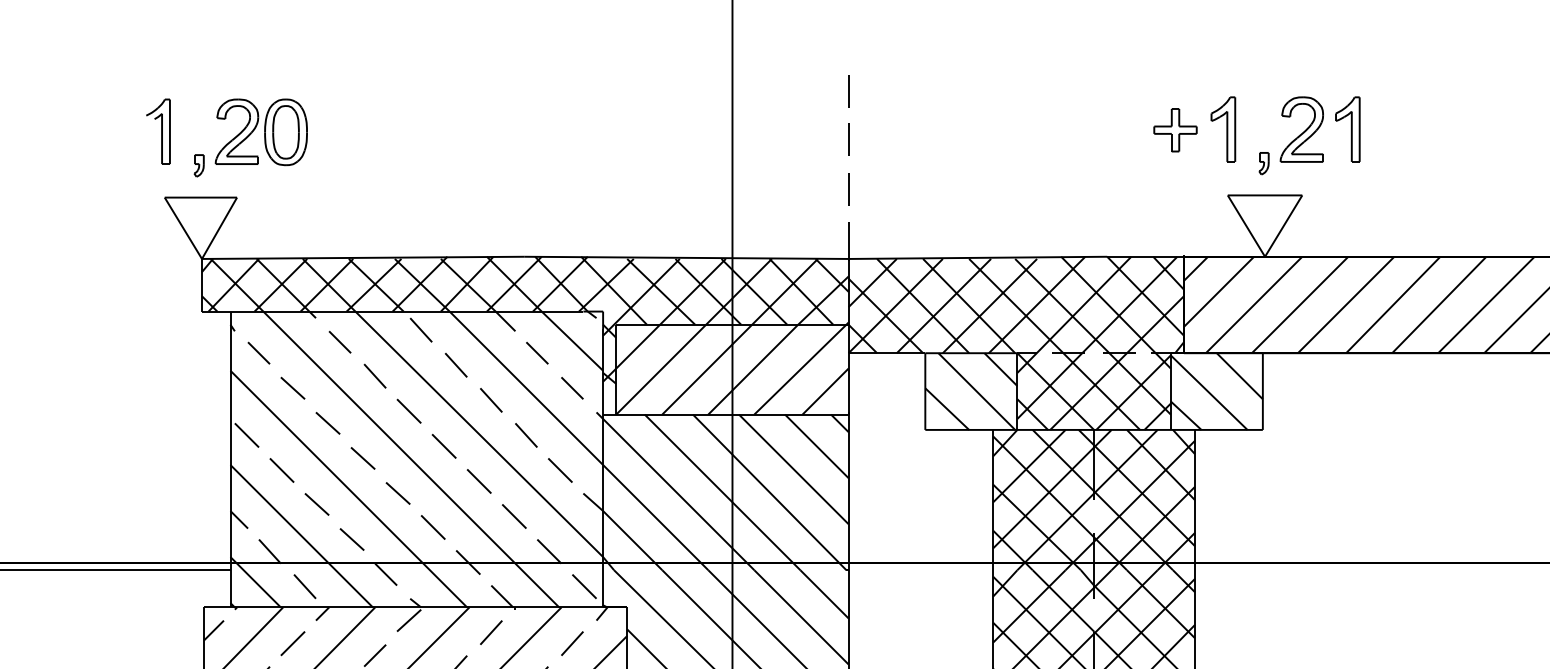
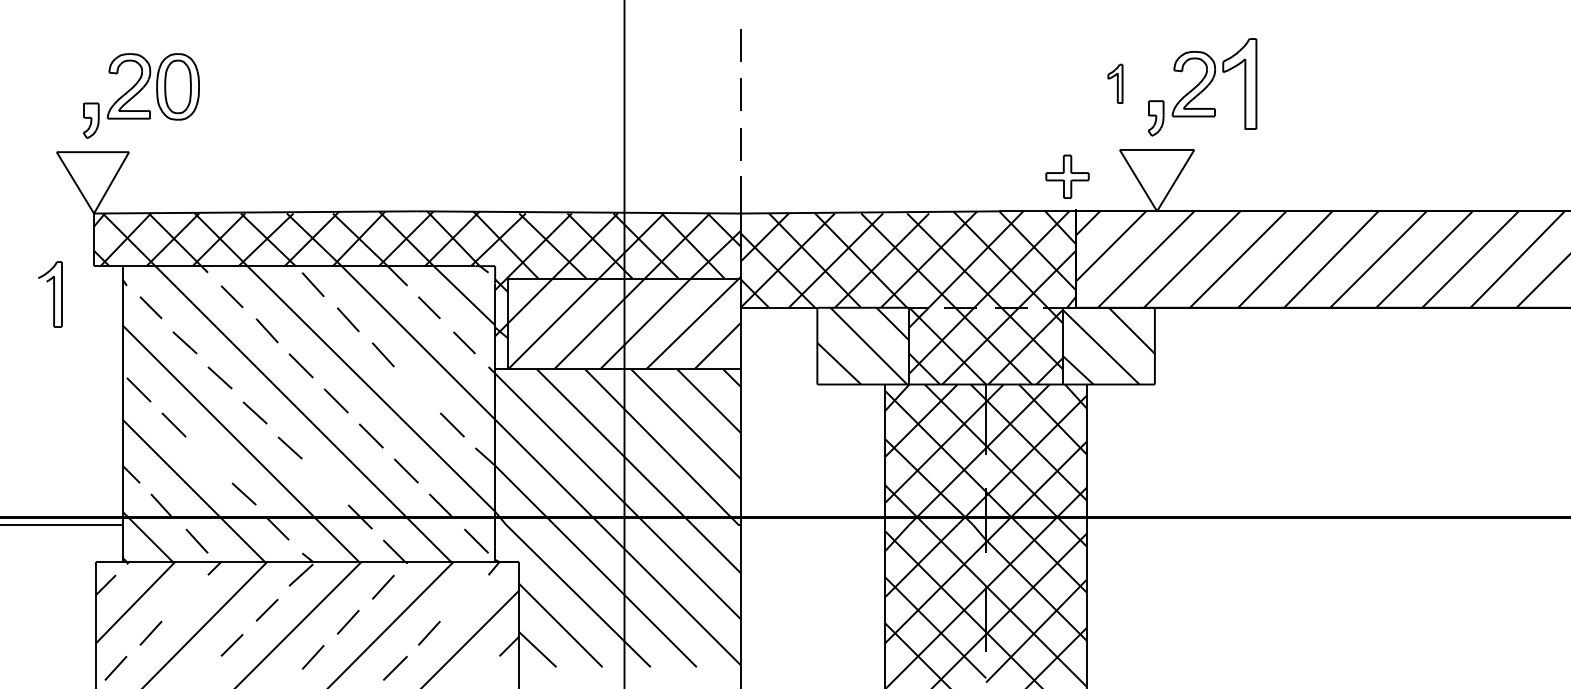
part: (1223, 128) -> (1115, 83), size x0.6
part: (1347, 128) -> (1239, 83), size x1.4
part: (1175, 129) -> (1067, 176), moved
part: (158, 131) -> (50, 294), moved
part: (1263, 162) -> (1155, 117), size x1.6
part: (198, 164) -> (90, 119), size x1.6
line: (526, 434) -> (418, 389), removed
line: (316, 503) -> (208, 458), removed
line: (432, 526) -> (324, 481), removed
line: (292, 642) -> (184, 597), removed
line: (572, 642) -> (464, 597), removed

